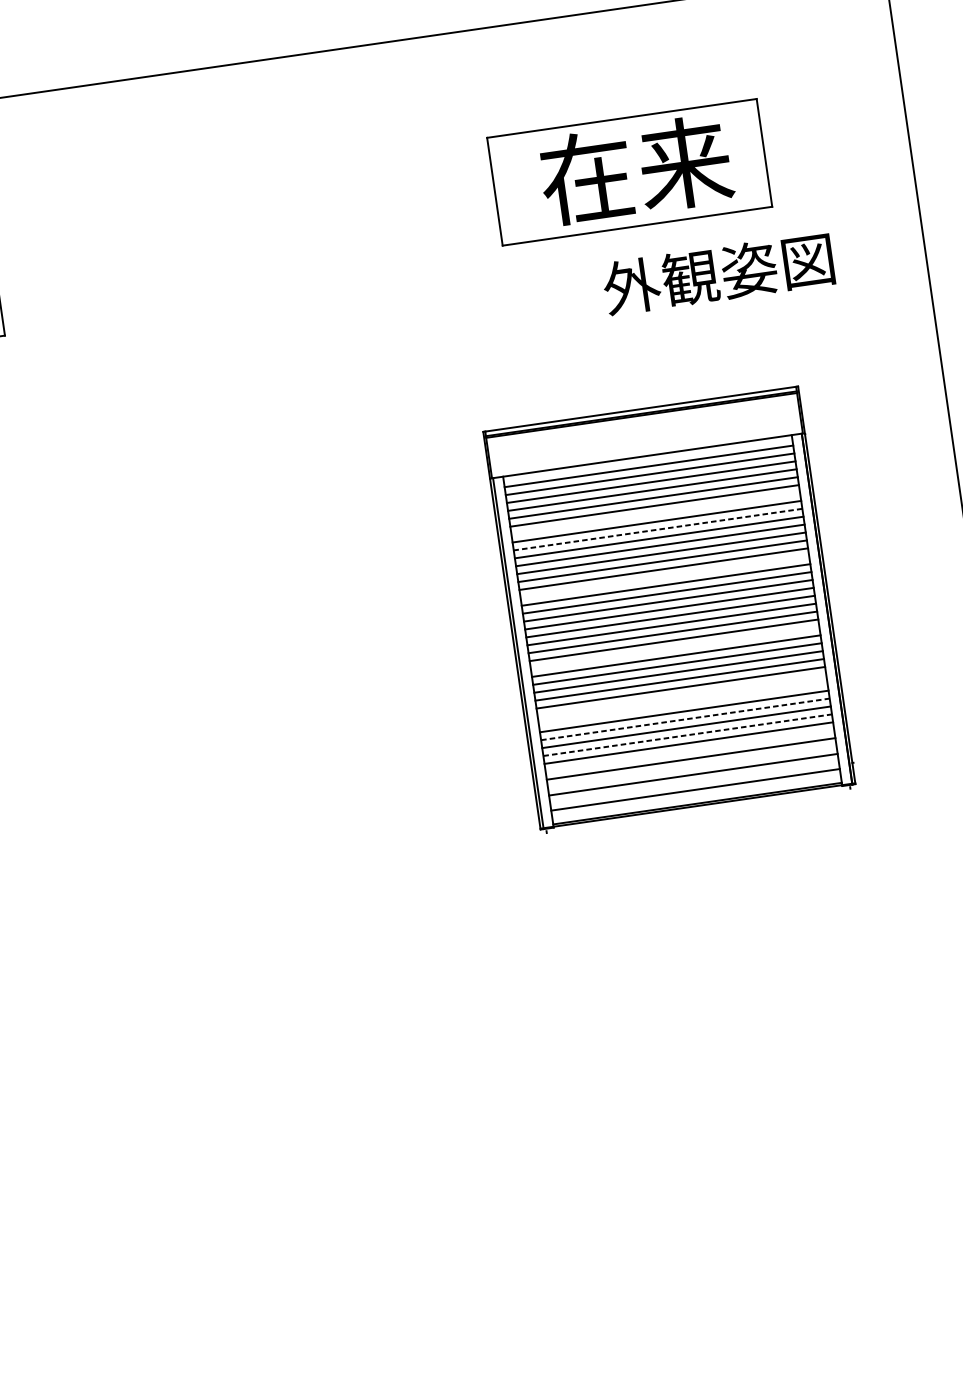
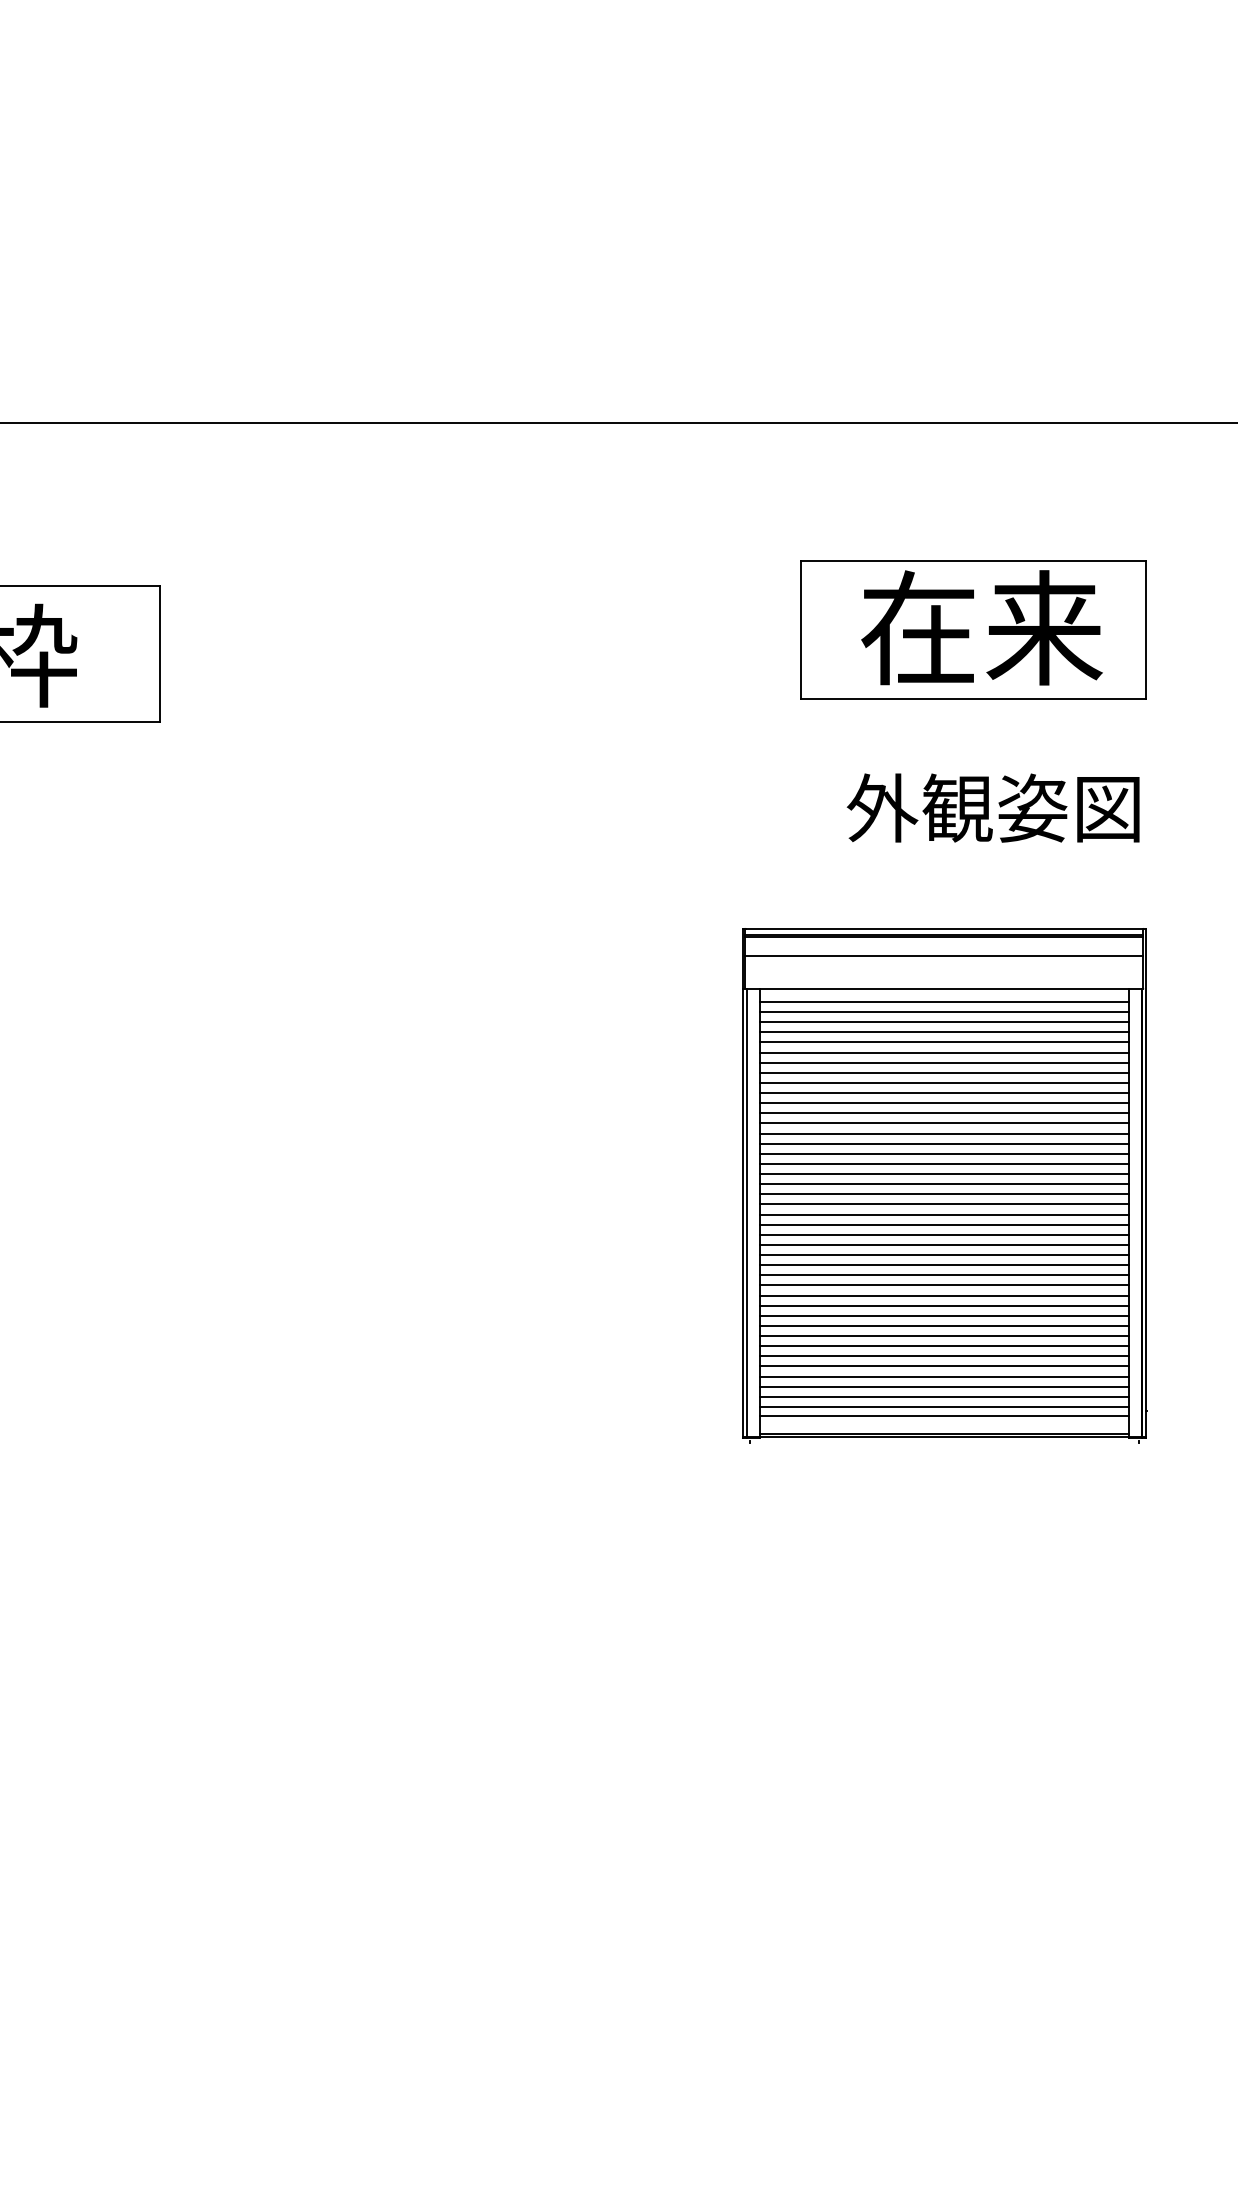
text: (717, 273) -> (992, 807), moved
line: (643, 430) -> (944, 956), added
line: (655, 513) -> (944, 1062), added
line: (658, 529) -> (944, 1082), dashed -> solid
line: (664, 576) -> (944, 1143), added
line: (675, 647) -> (944, 1234), added
line: (682, 695) -> (944, 1295), added
line: (683, 703) -> (944, 1305), added
line: (685, 719) -> (944, 1325), dashed -> solid
line: (687, 735) -> (944, 1346), dashed -> solid
line: (690, 751) -> (944, 1366), added
line: (692, 766) -> (944, 1386), added
line: (694, 782) -> (944, 1406), added

